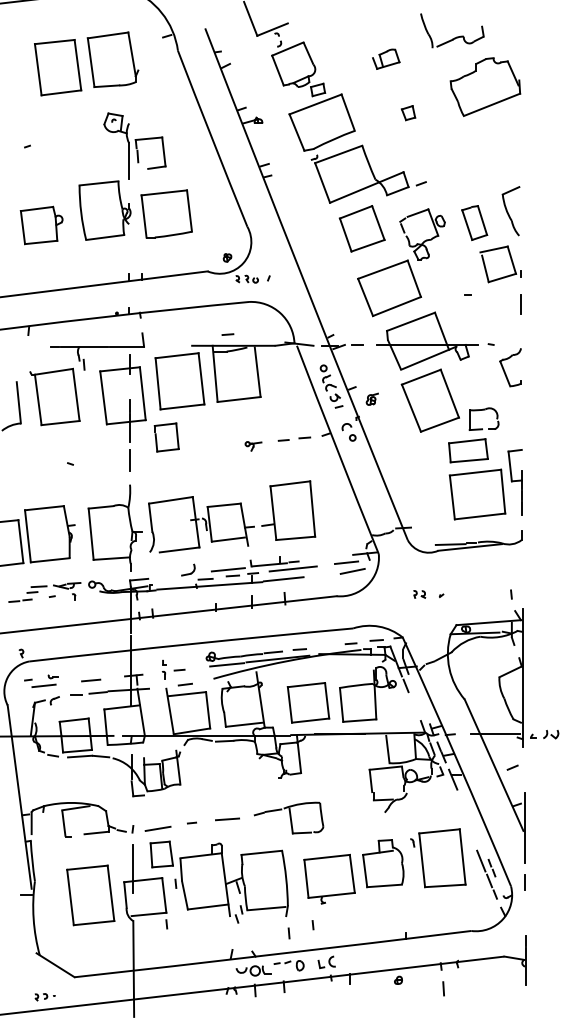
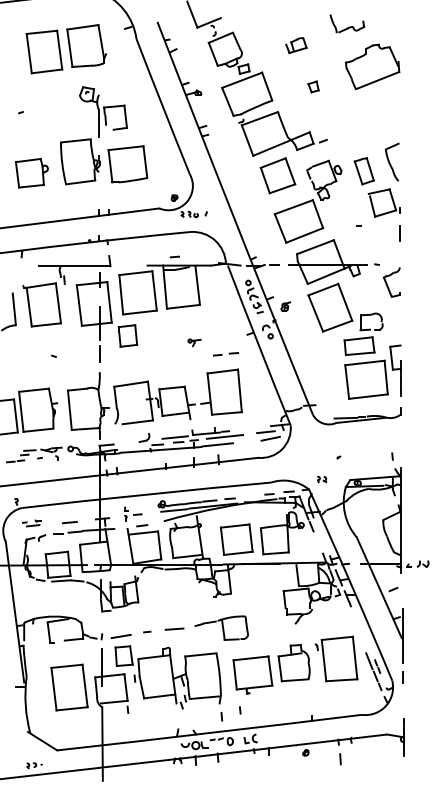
part: (452, 30) -> (347, 23), size x0.7
part: (293, 439) -> (225, 354), moved
part: (420, 594) -> (322, 479), moved
part: (41, 681) -> (31, 523), size x0.7

